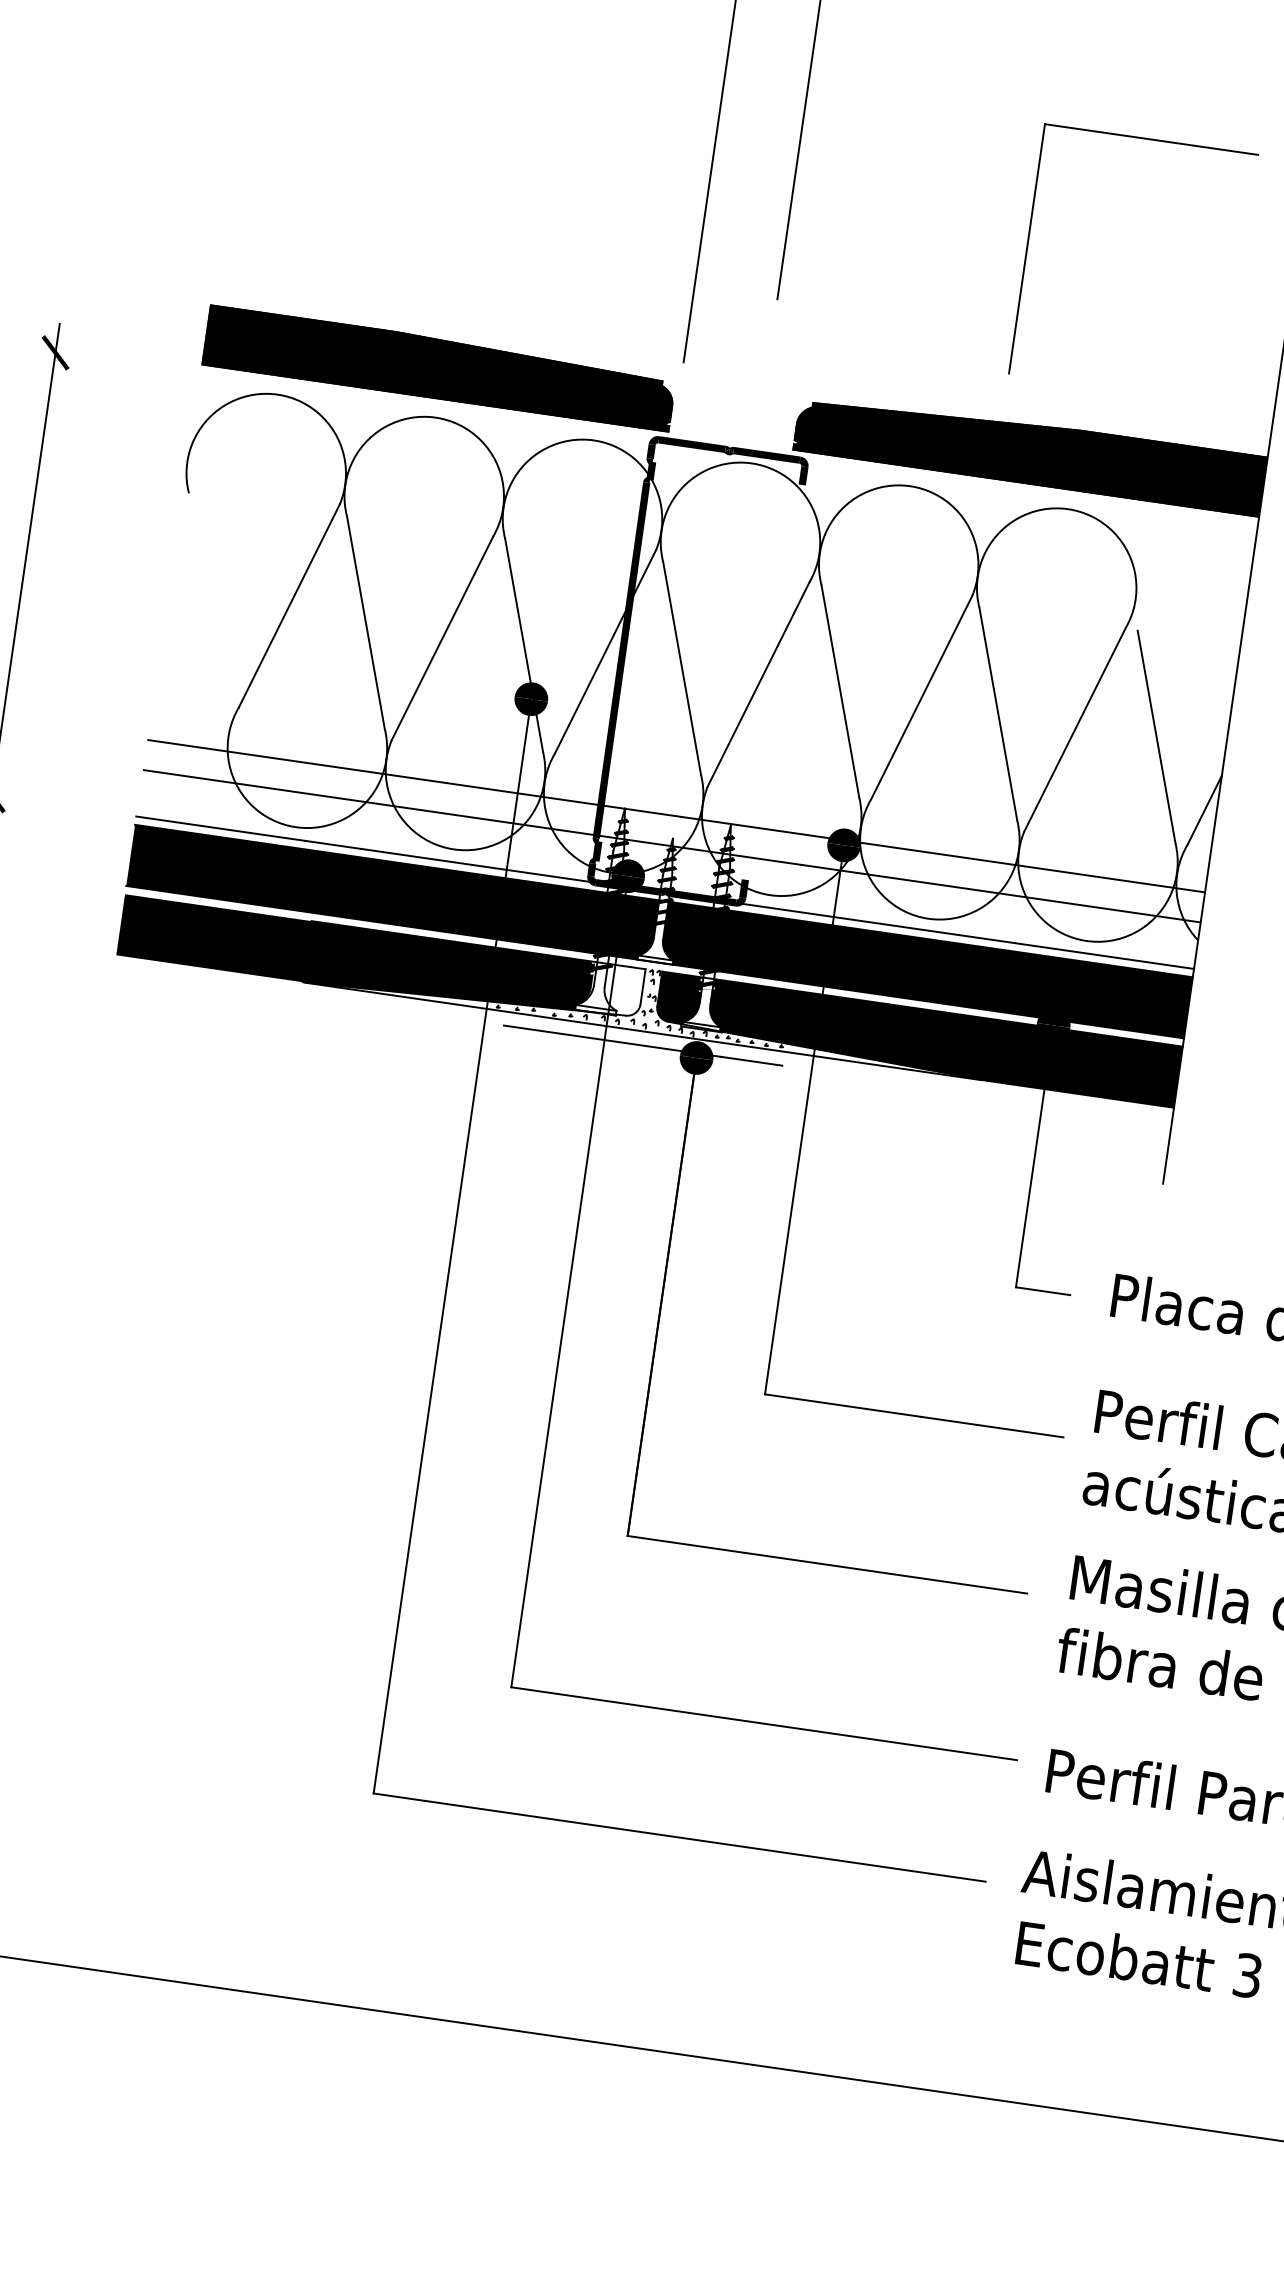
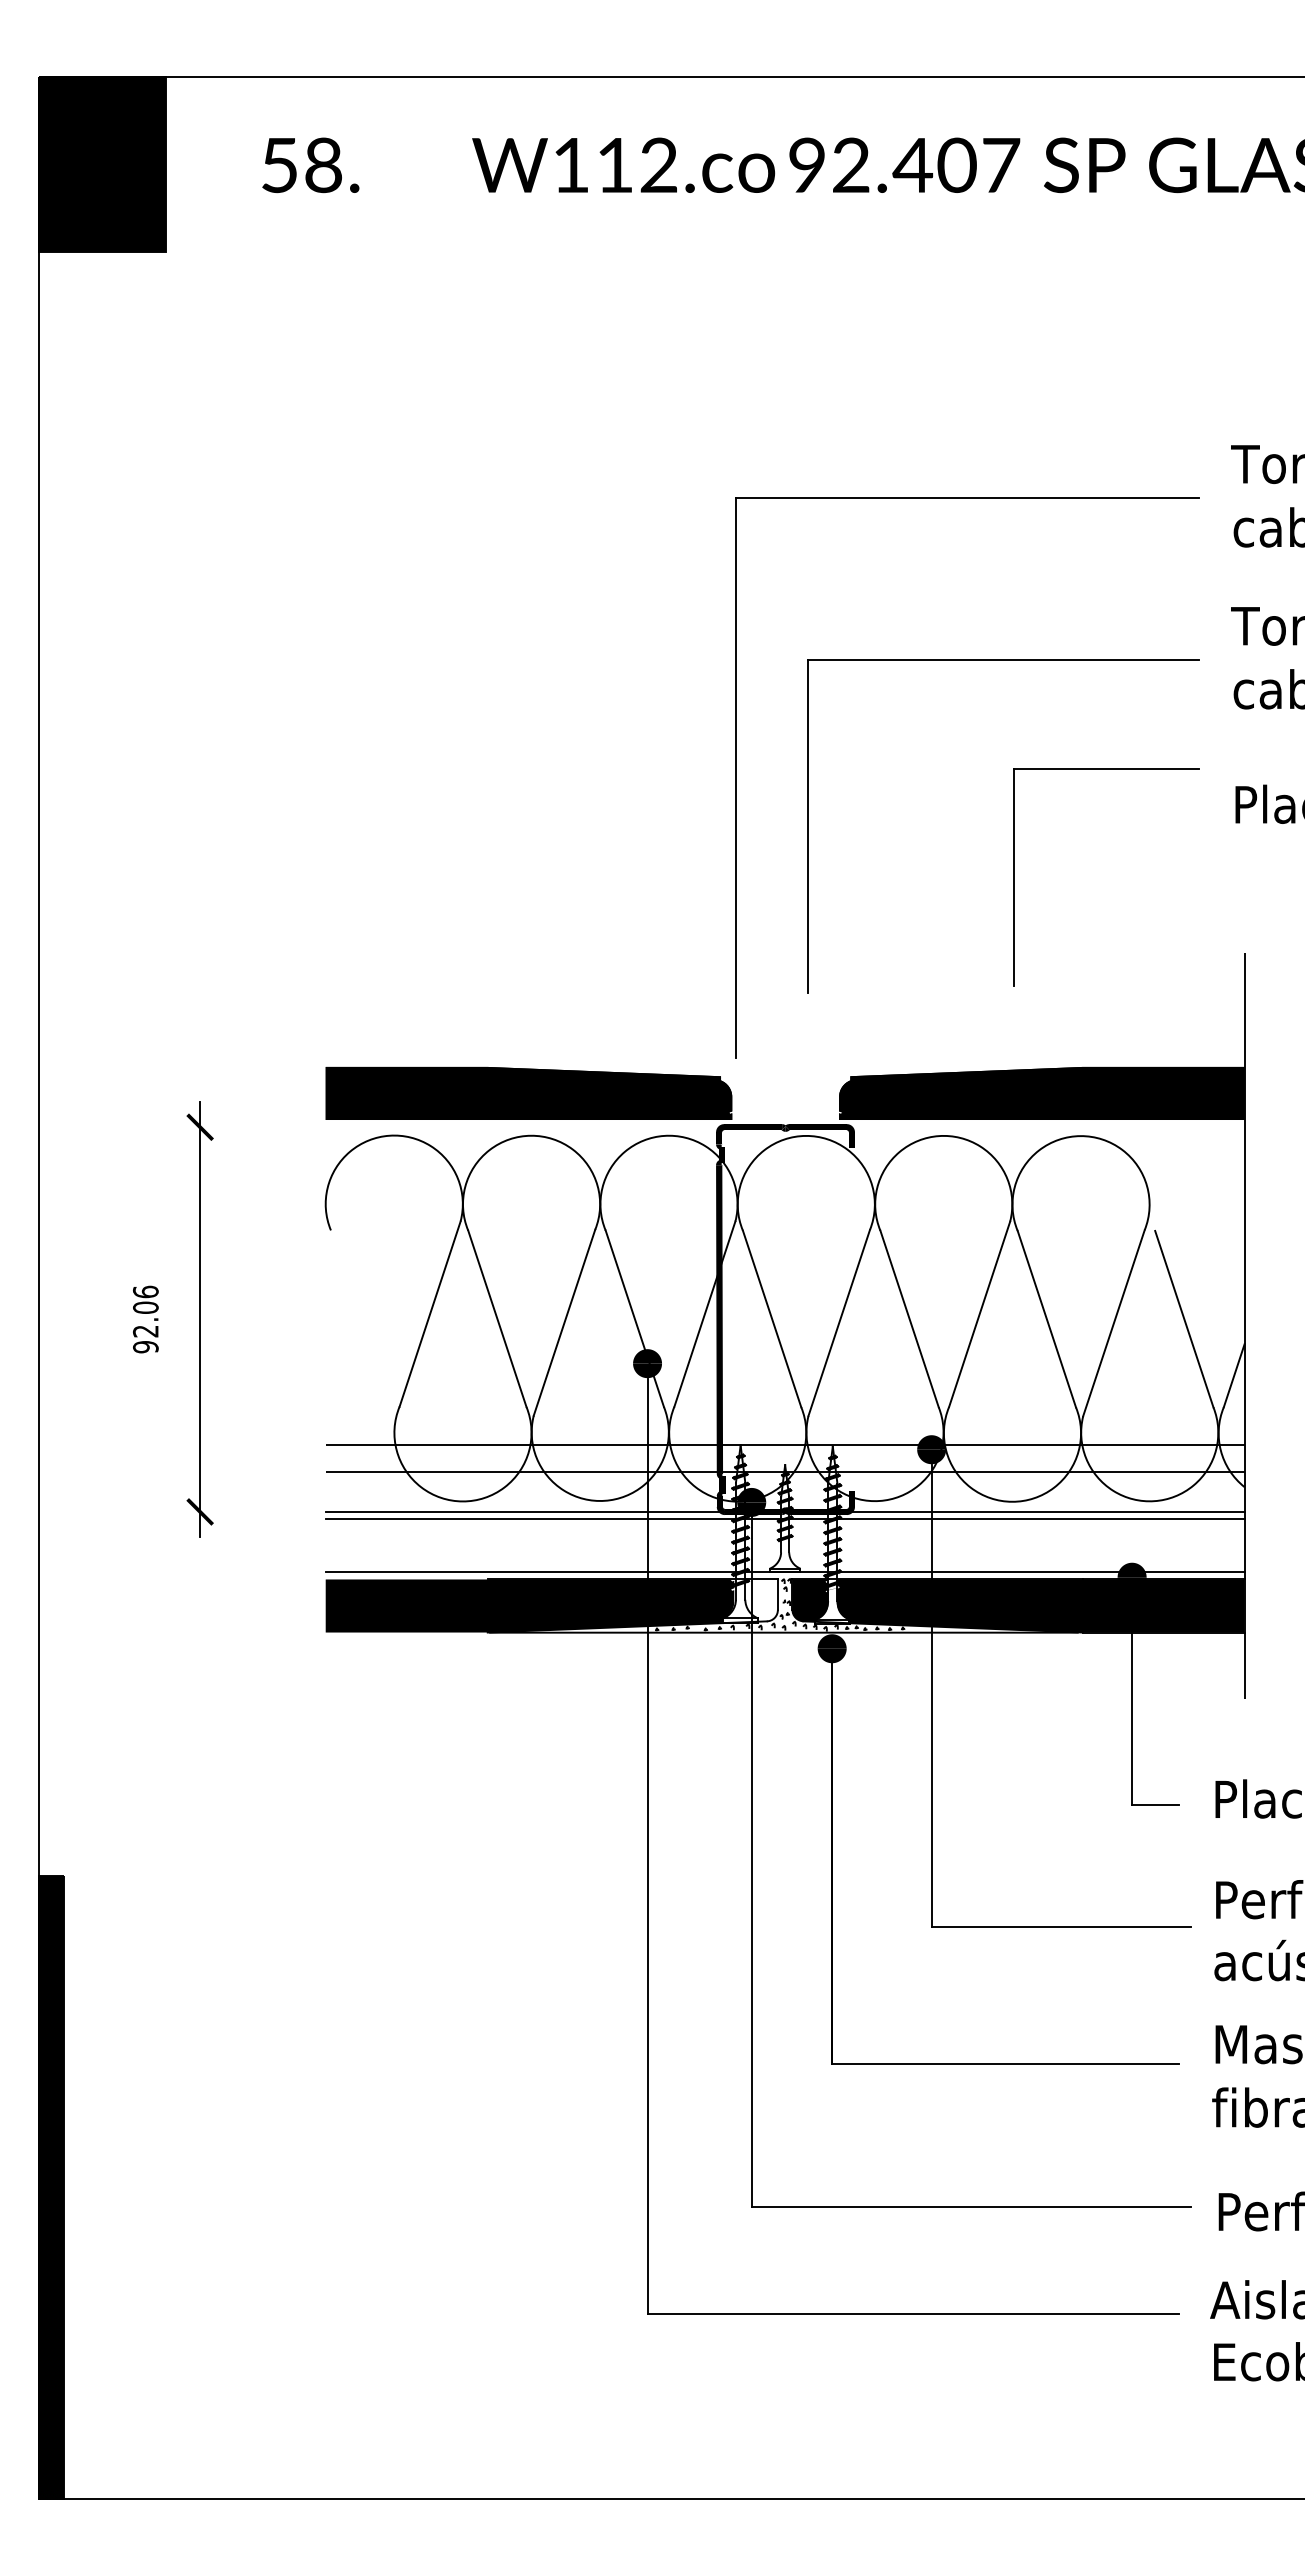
part: (1027, 248) -> (1014, 877), moved
fill: (392, 892) -> (553, 1545), removed
fill: (925, 969) -> (1016, 1545), removed
line: (643, 1045) -> (785, 1644), removed

